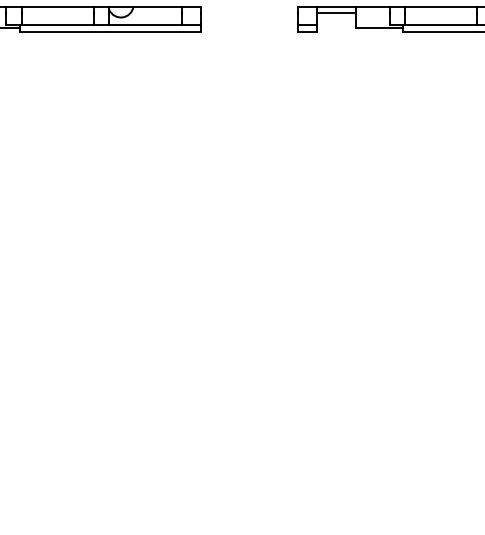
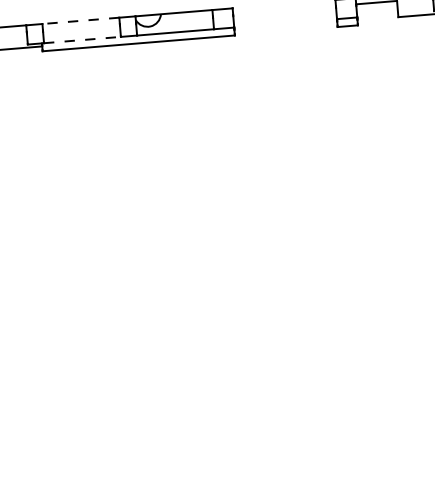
line: (57, 6) -> (80, 20), solid -> dashed
line: (58, 24) -> (83, 39), solid -> dashed

